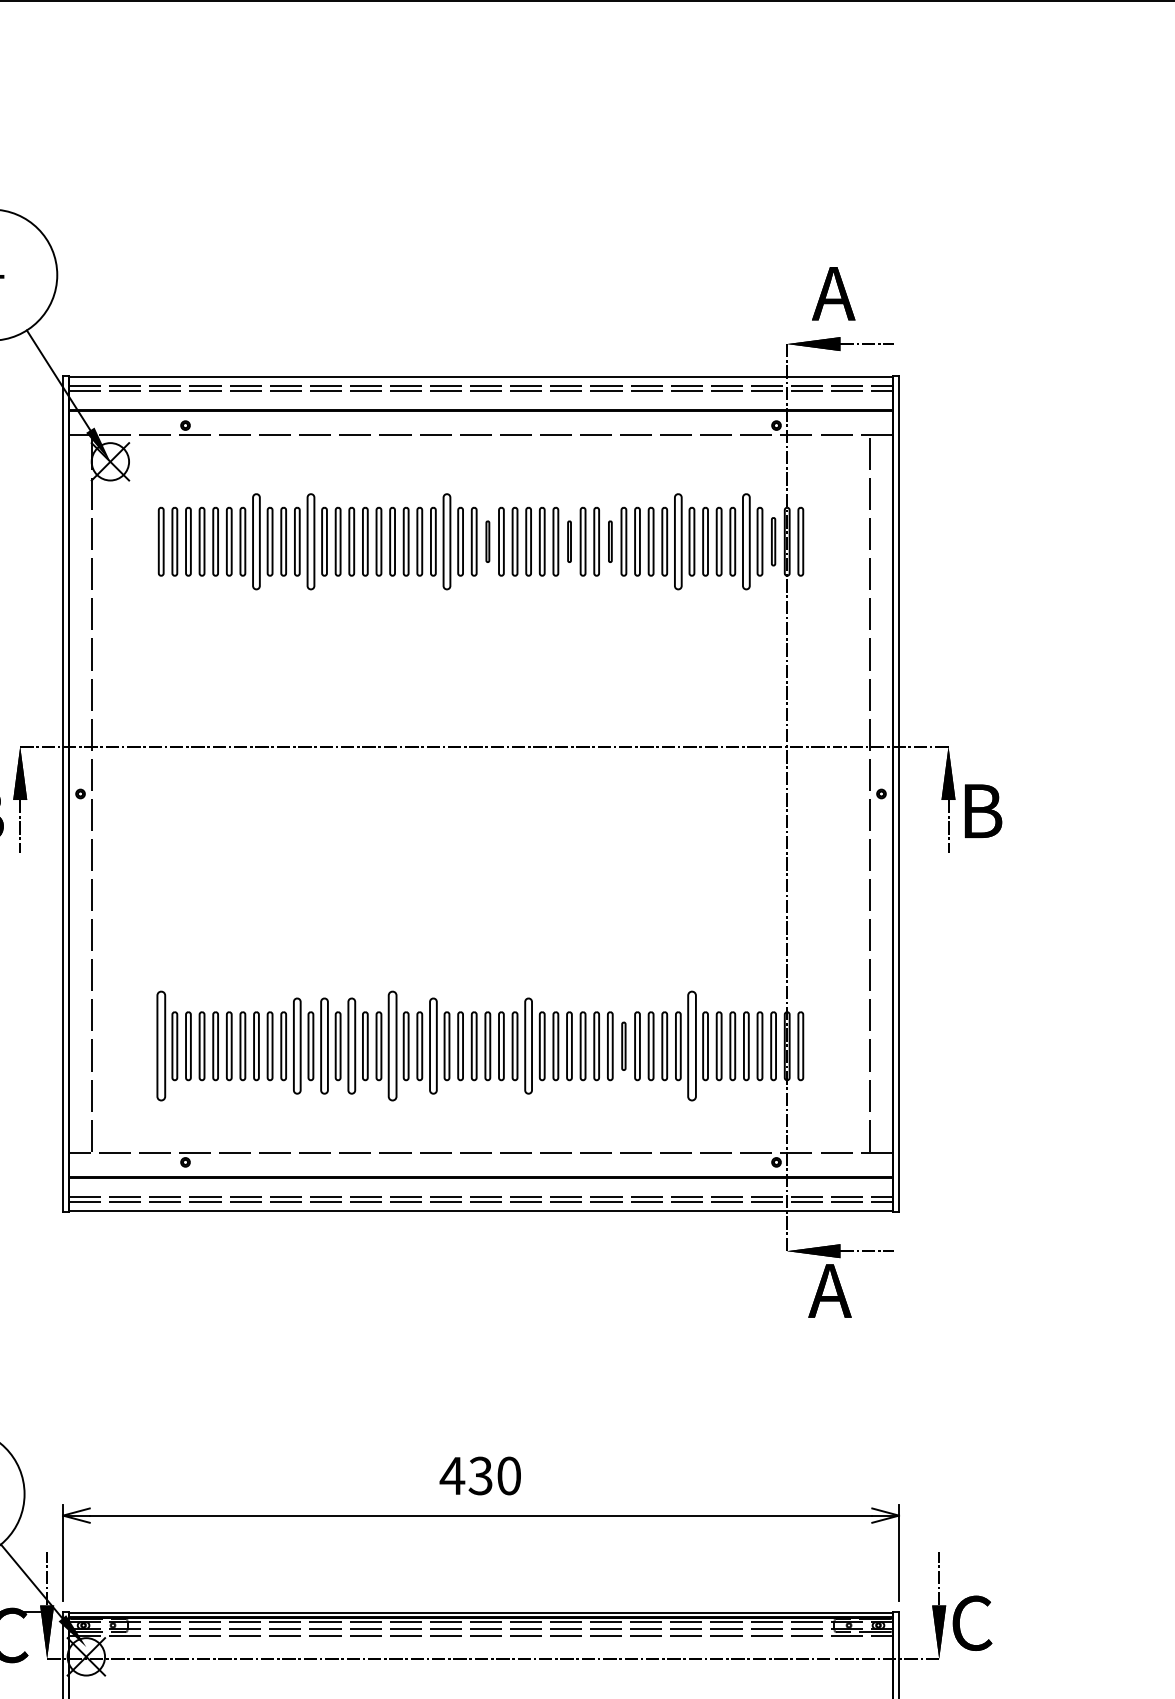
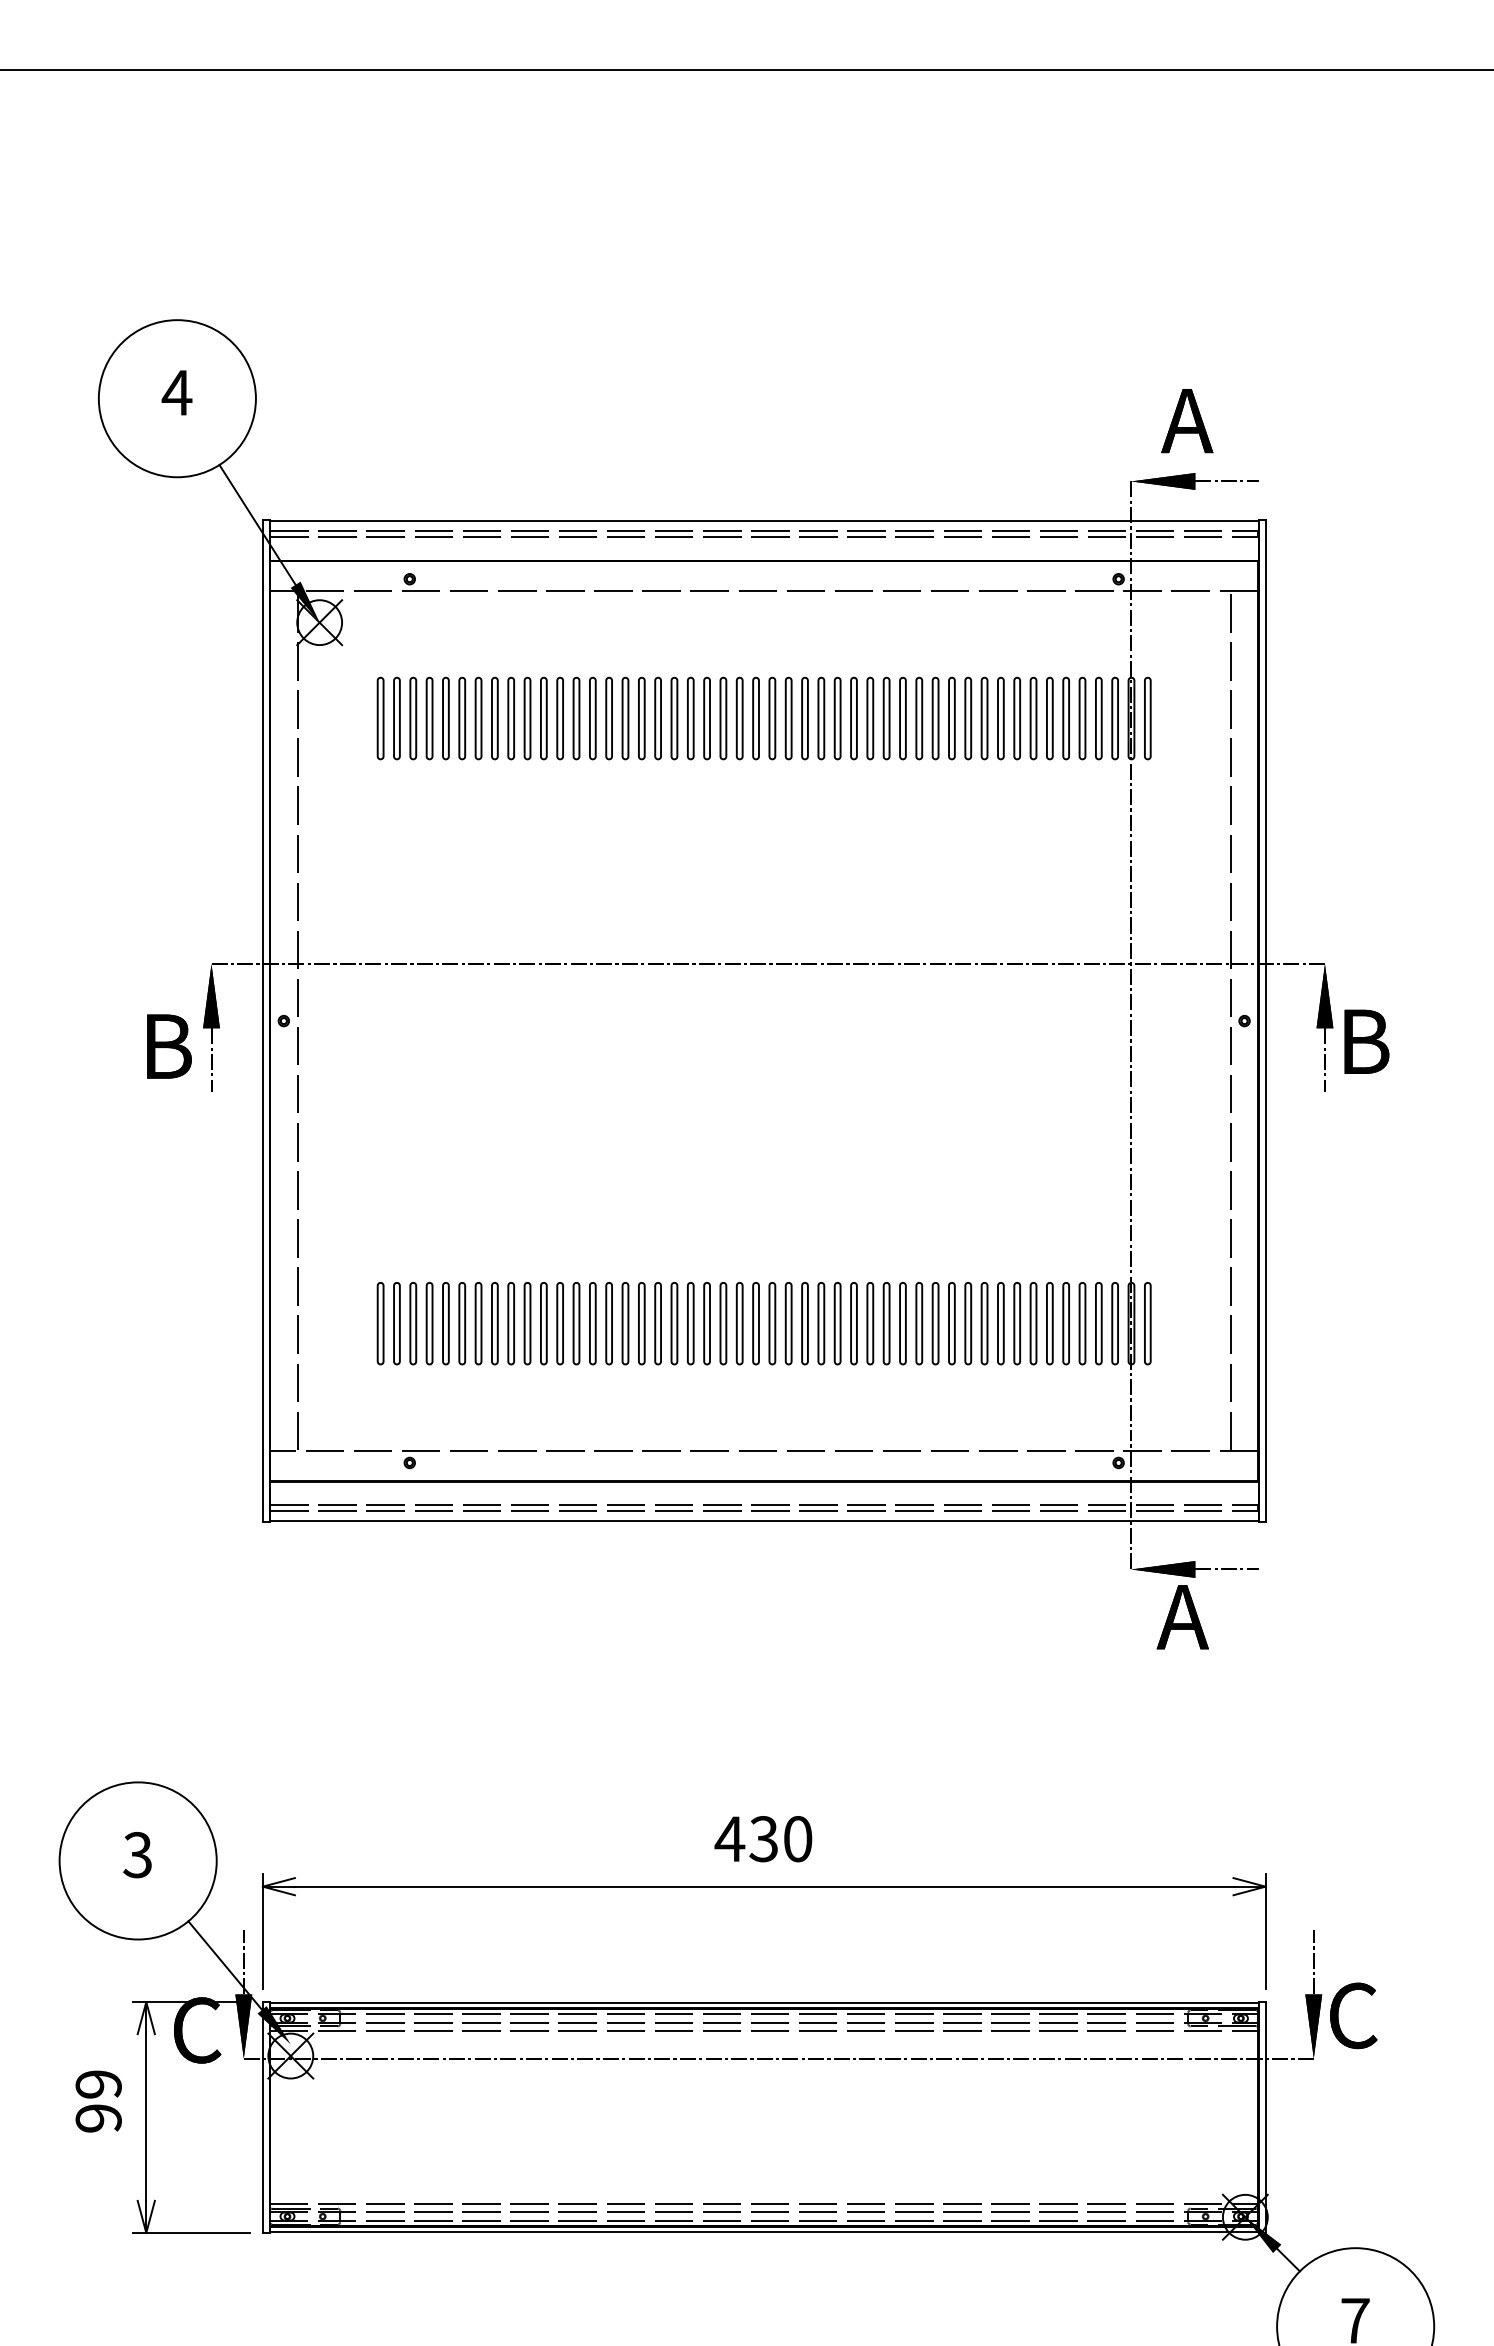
part: (256, 541) -> (494, 718), size x0.71
part: (310, 541) -> (559, 718), size x0.71
part: (447, 541) -> (723, 718), size x0.71
part: (487, 541) -> (772, 718), size x1.67
part: (569, 541) -> (870, 718), size x1.67
part: (610, 541) -> (919, 718), size x1.67
part: (678, 541) -> (1000, 718), size x0.71
part: (746, 541) -> (1082, 718), size x0.71
part: (773, 541) -> (1114, 718), size x1.43
part: (161, 1046) -> (380, 1323), size x0.62
part: (297, 1046) -> (543, 1323), size x0.71
part: (324, 1046) -> (576, 1323), size x0.71
part: (351, 1046) -> (608, 1323), size x0.71
part: (392, 1046) -> (657, 1323), size x0.62
part: (432, 1046) -> (706, 1323), size x0.71
part: (528, 1046) -> (821, 1323), size x0.71
part: (623, 1046) -> (935, 1323), size x1.43
part: (691, 1046) -> (1016, 1323), size x0.62

